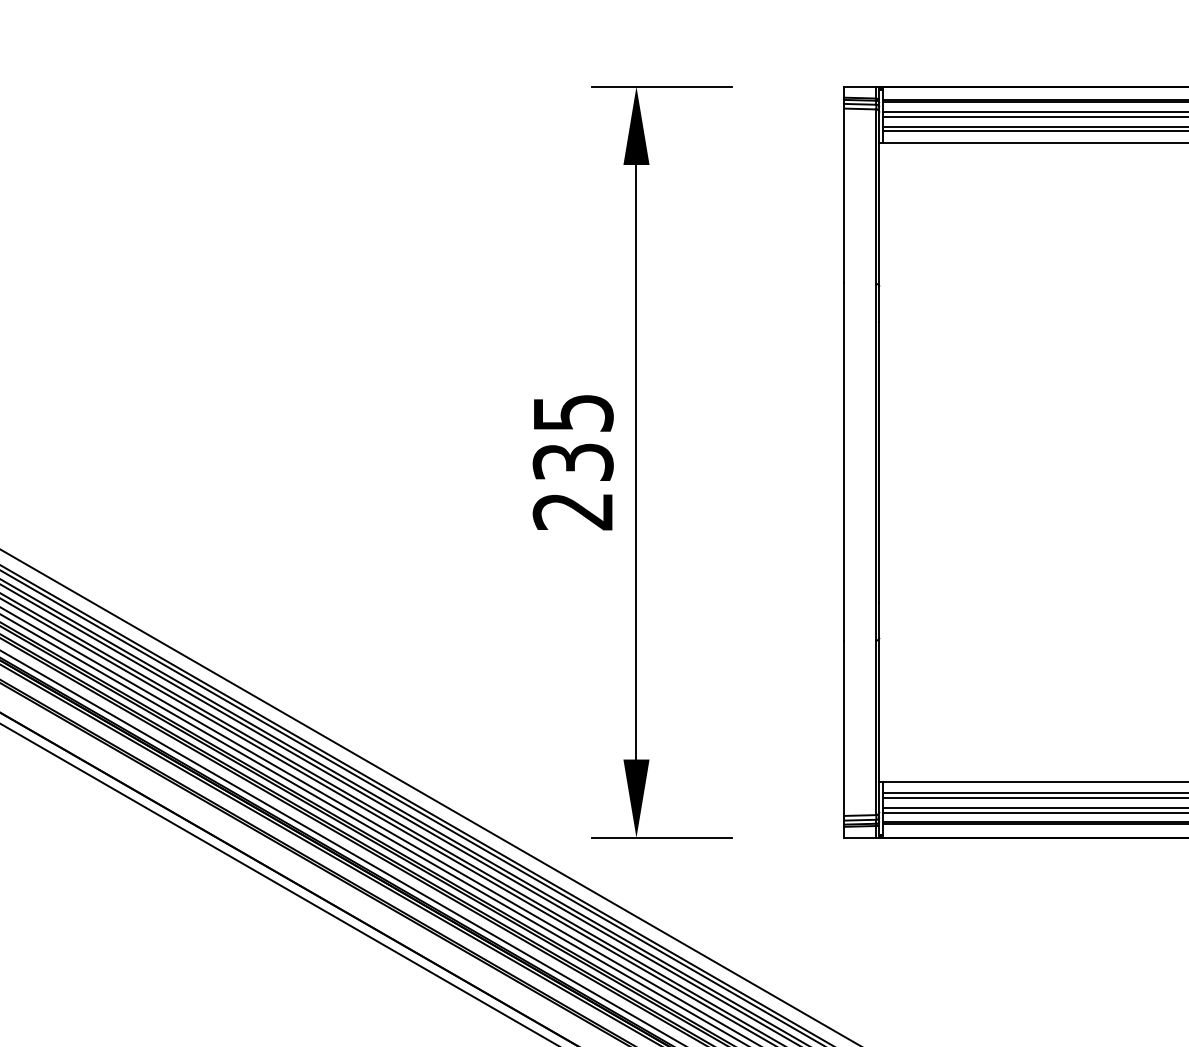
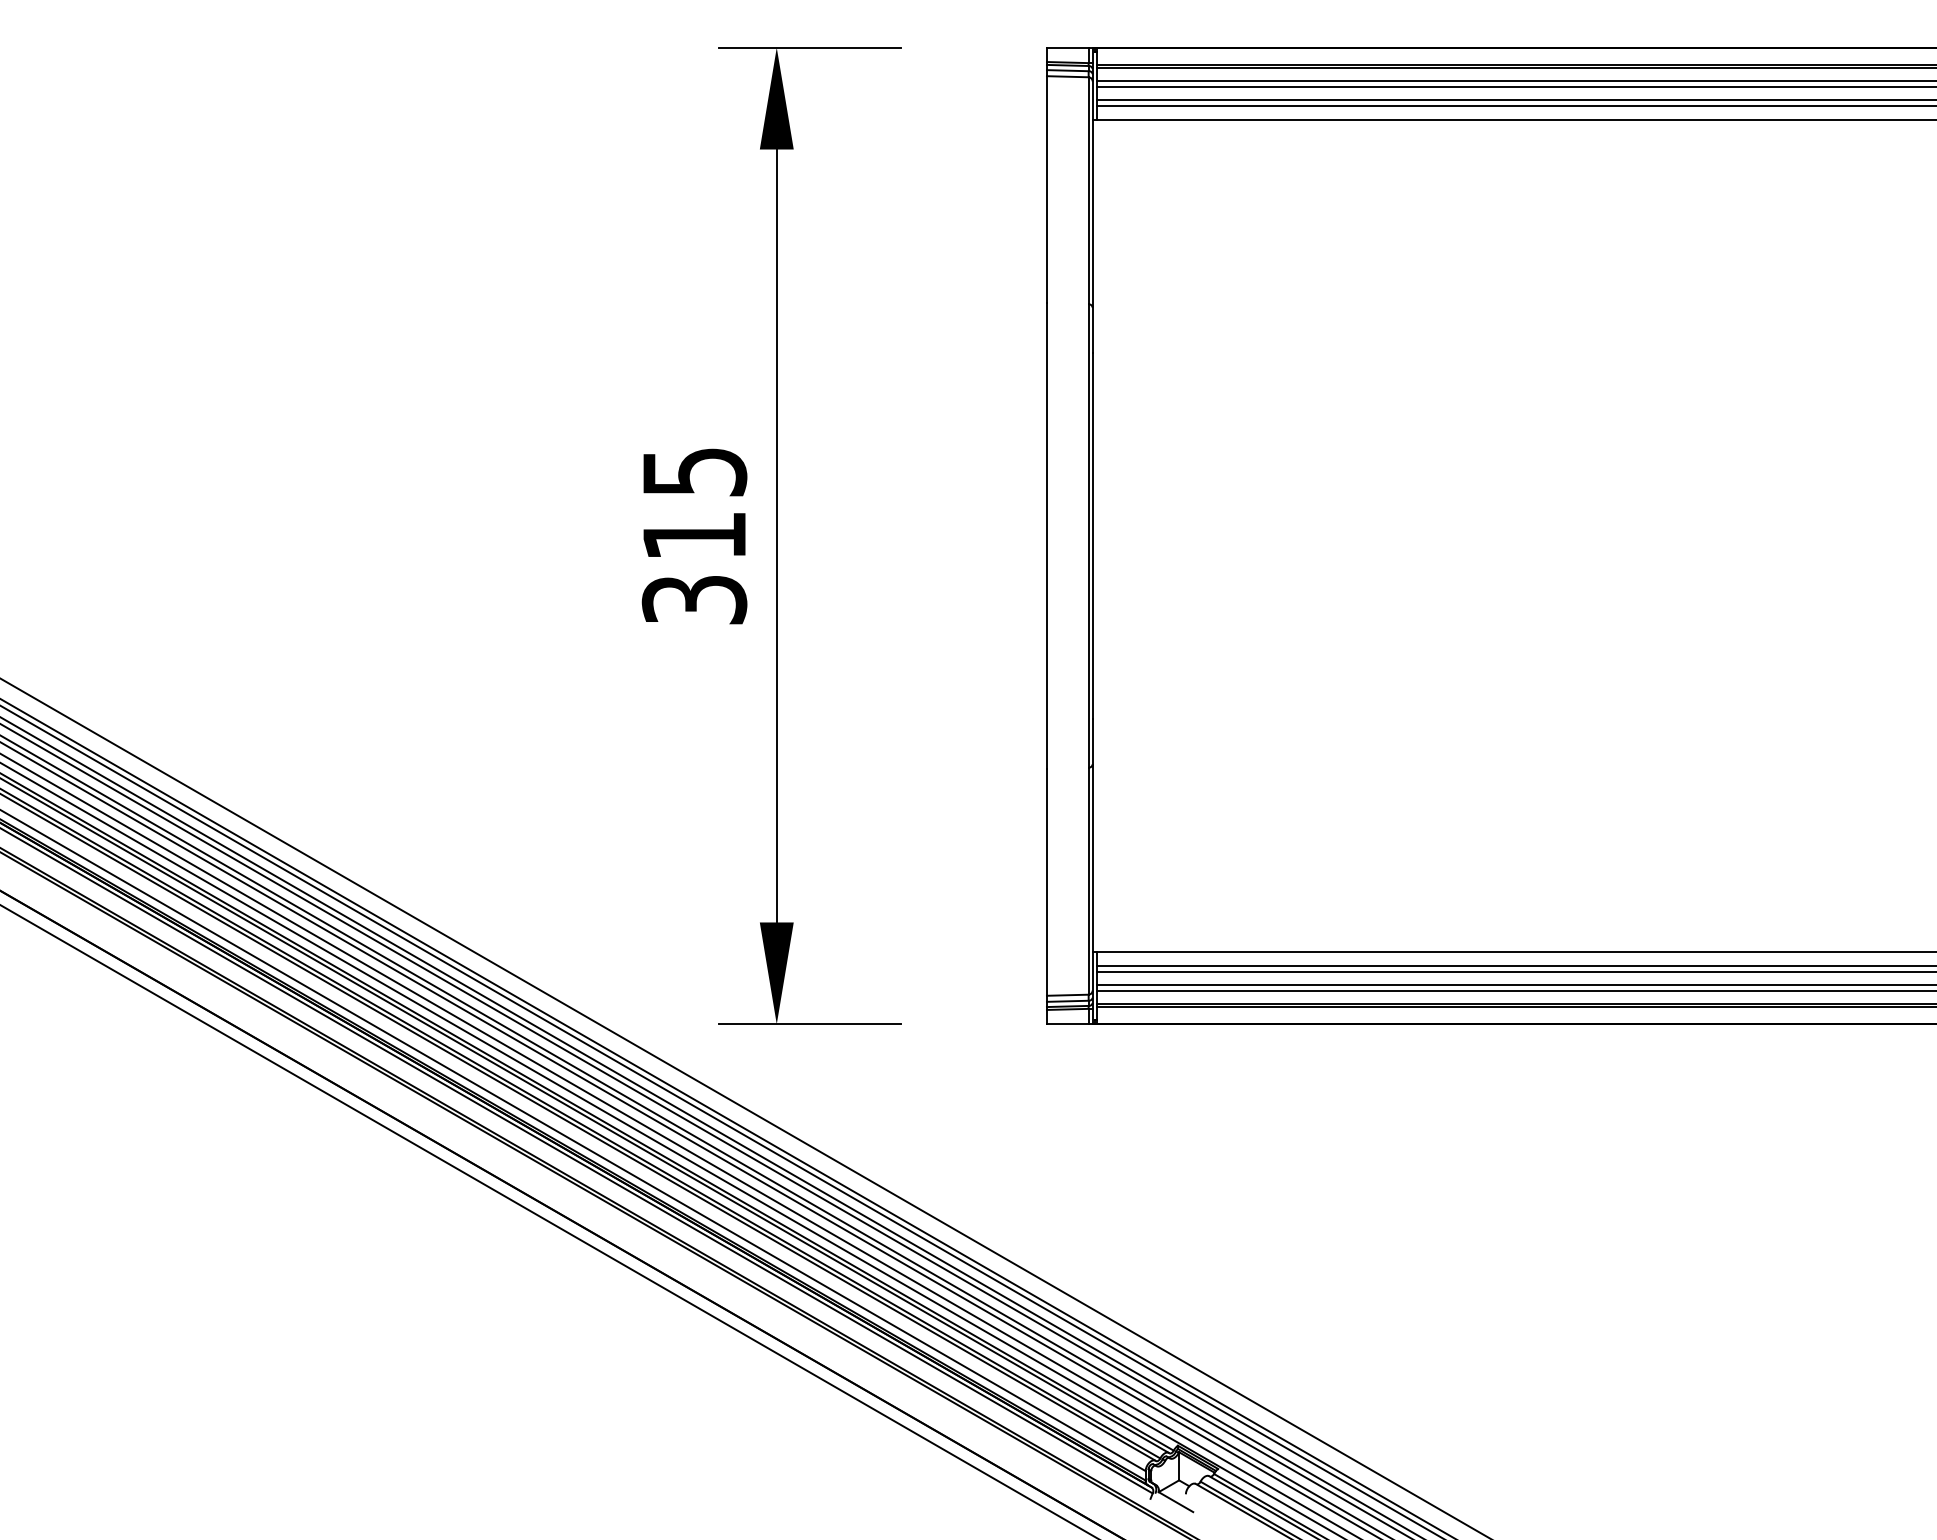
text: (573, 487) -> (694, 568), 235 -> 315

